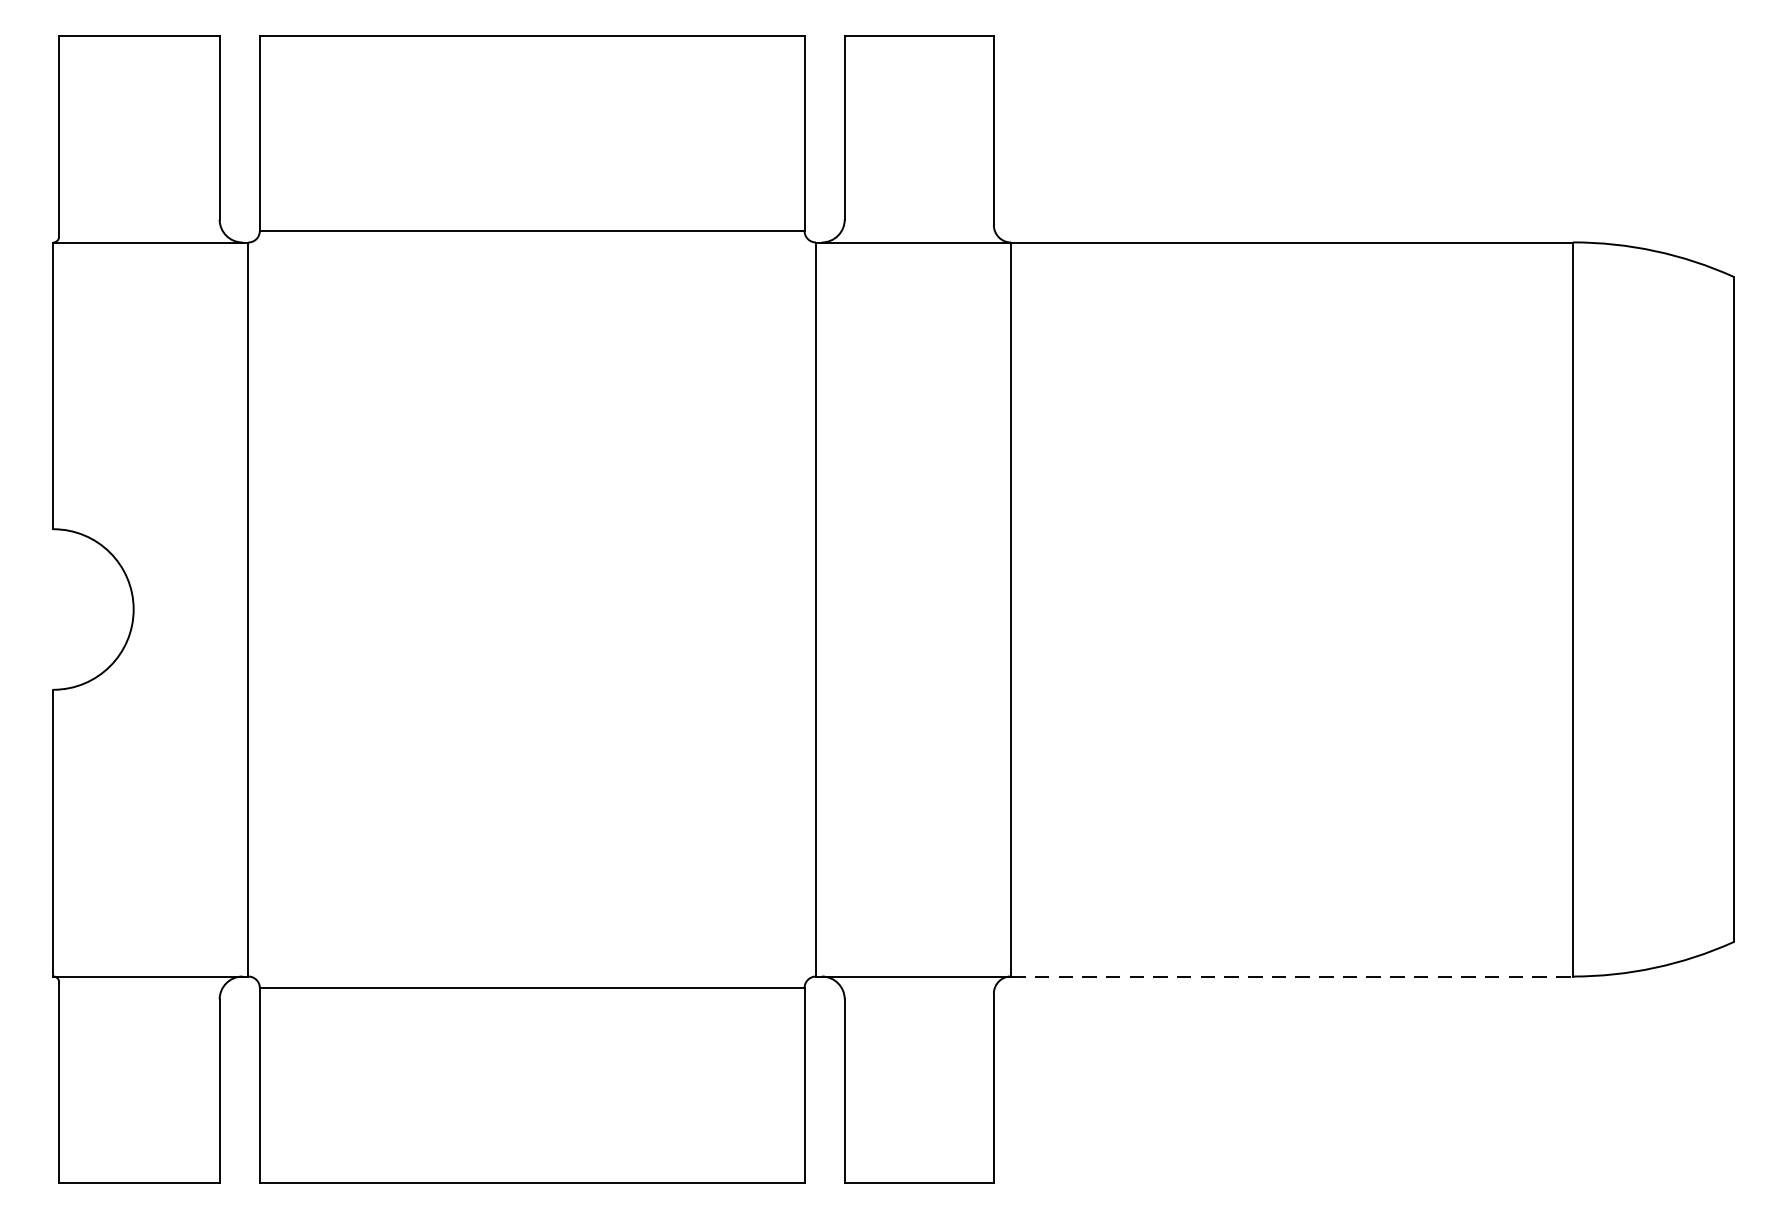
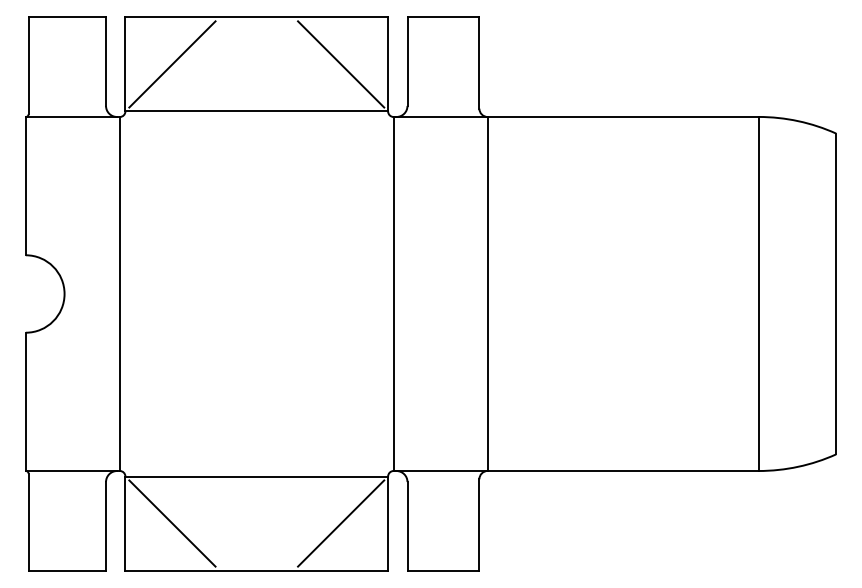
line: (357, 133) -> (172, 64), added
line: (707, 133) -> (341, 64), added
line: (1292, 977) -> (623, 471), dashed -> solid
line: (357, 1085) -> (172, 523), added
line: (707, 1085) -> (341, 523), added

